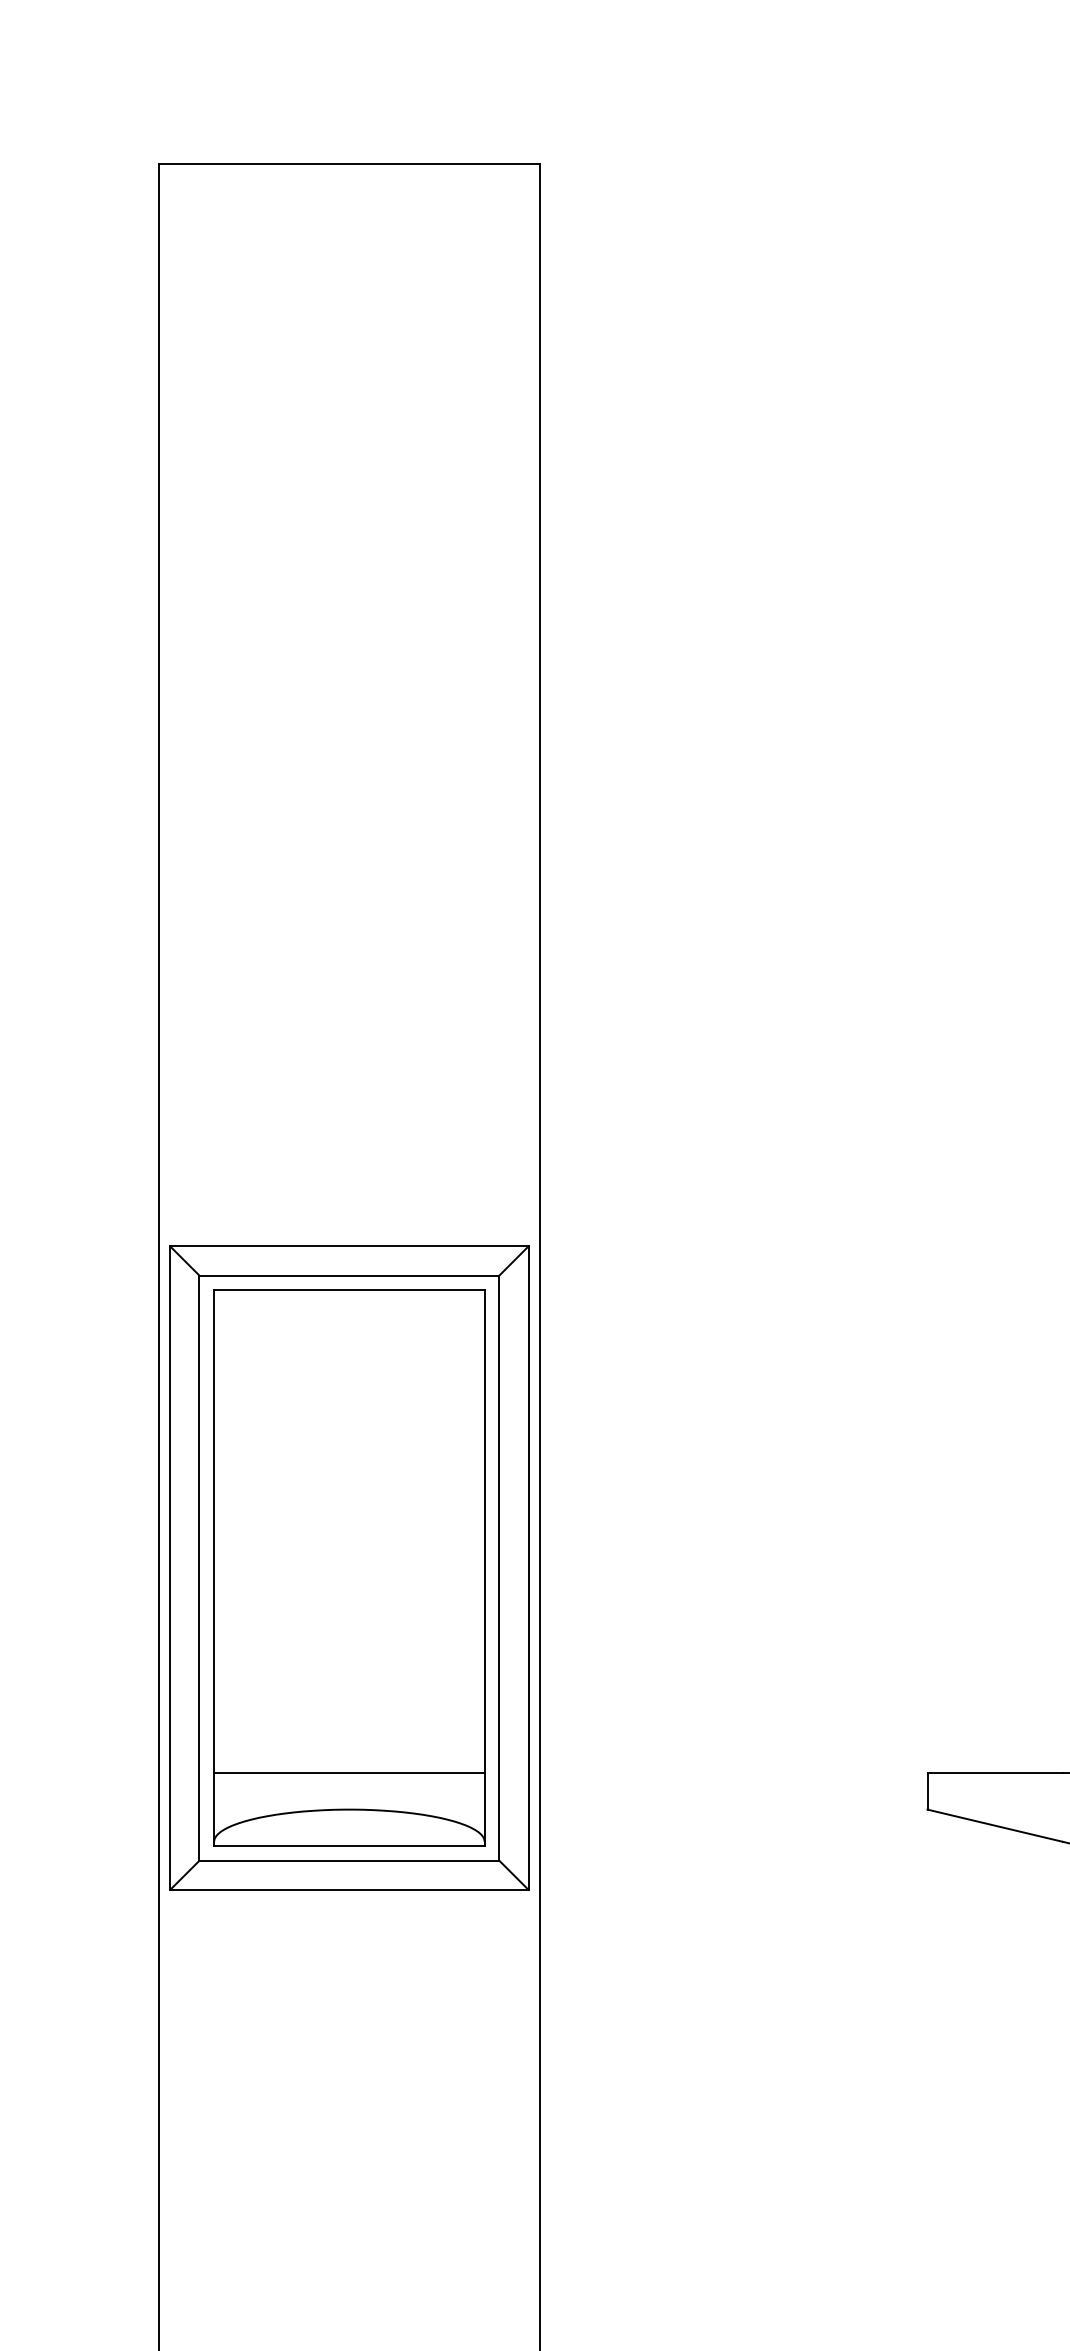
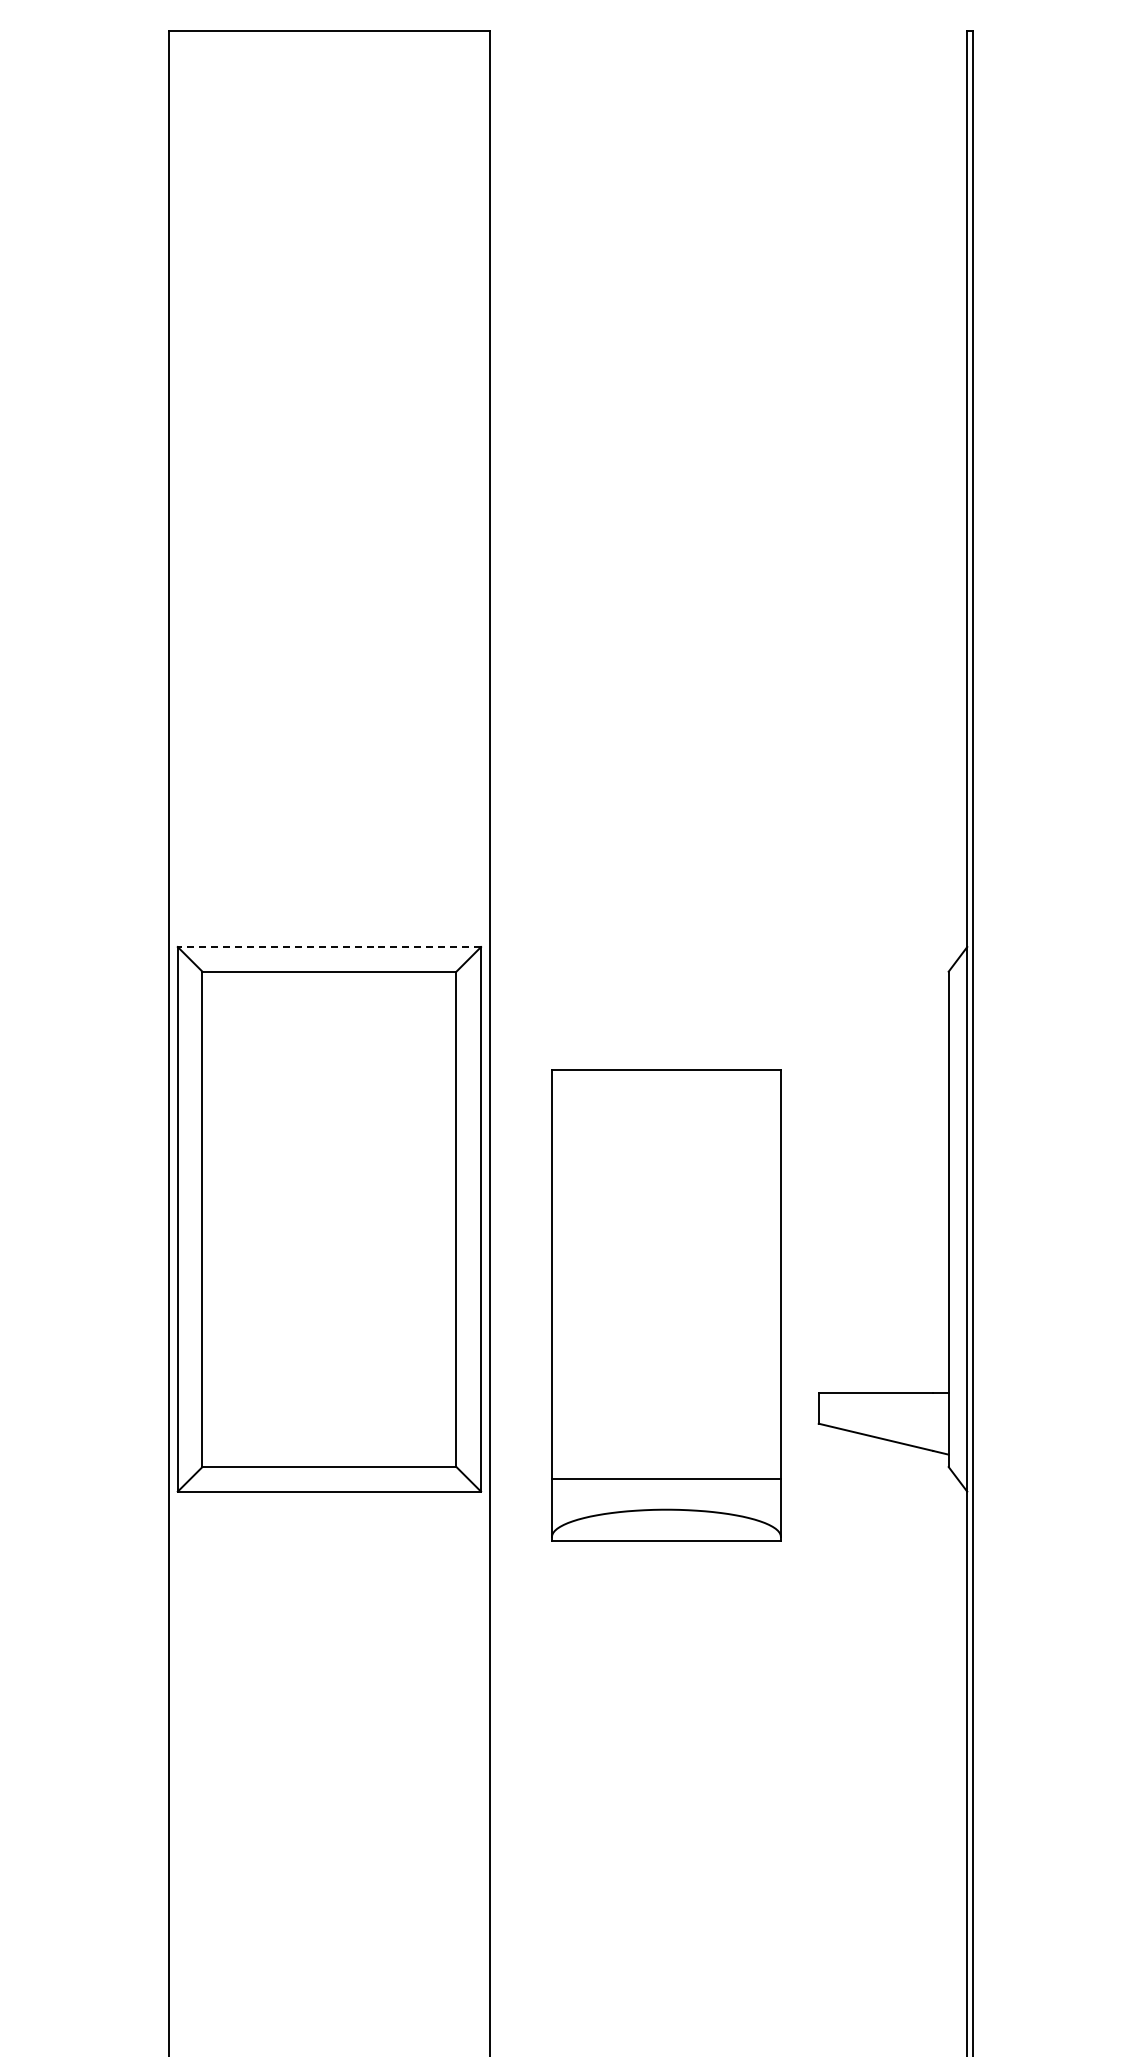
line: (349, 1246) -> (329, 947), solid -> dashed
part: (349, 1568) -> (666, 1305), moved

